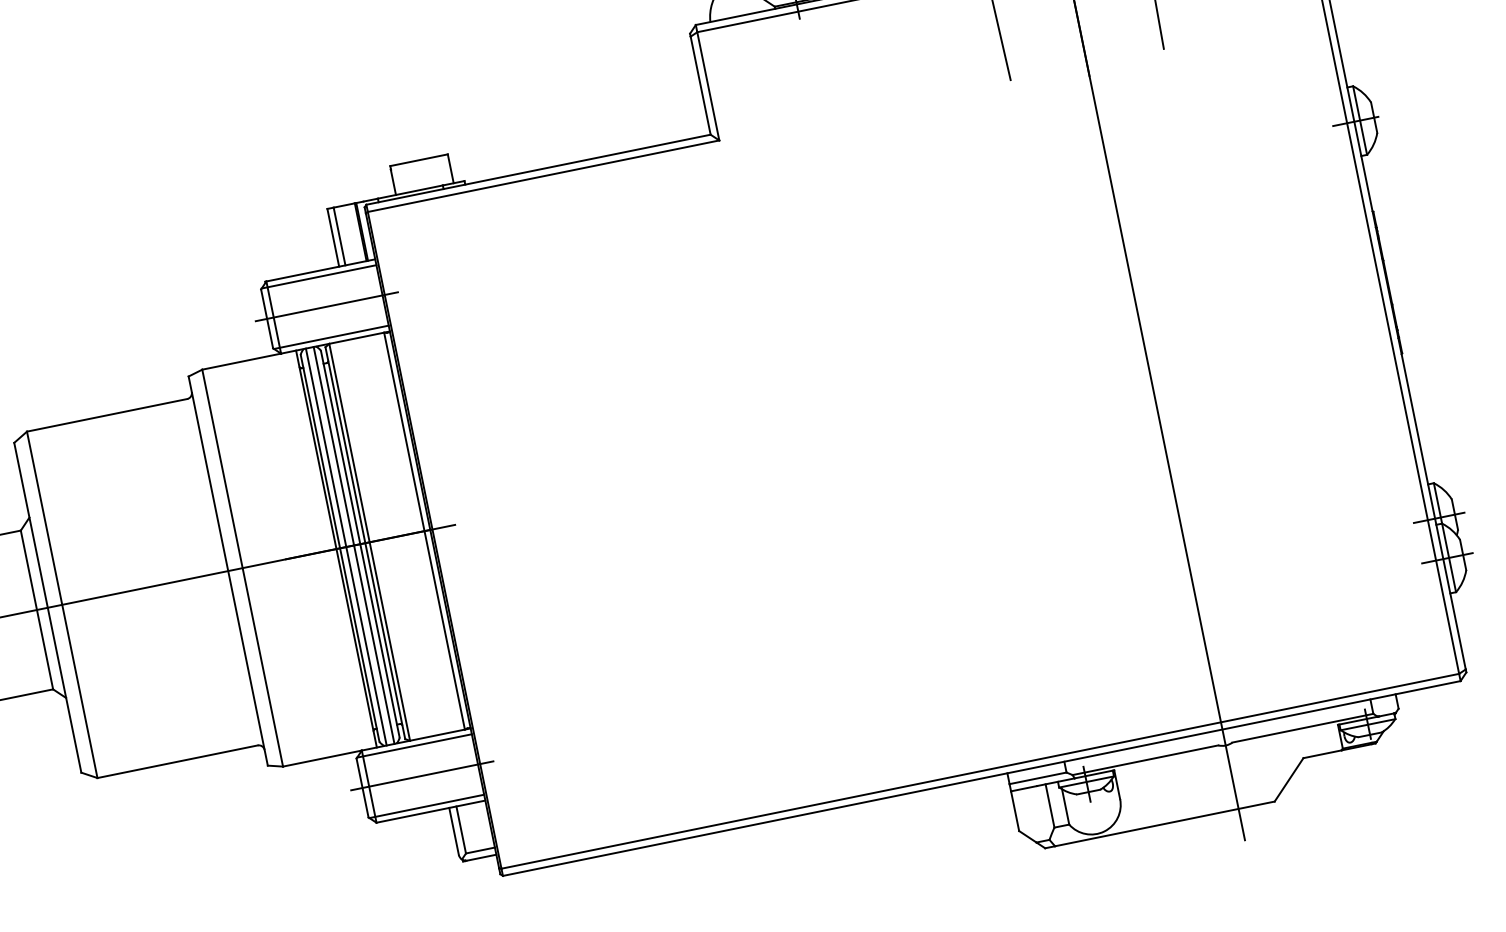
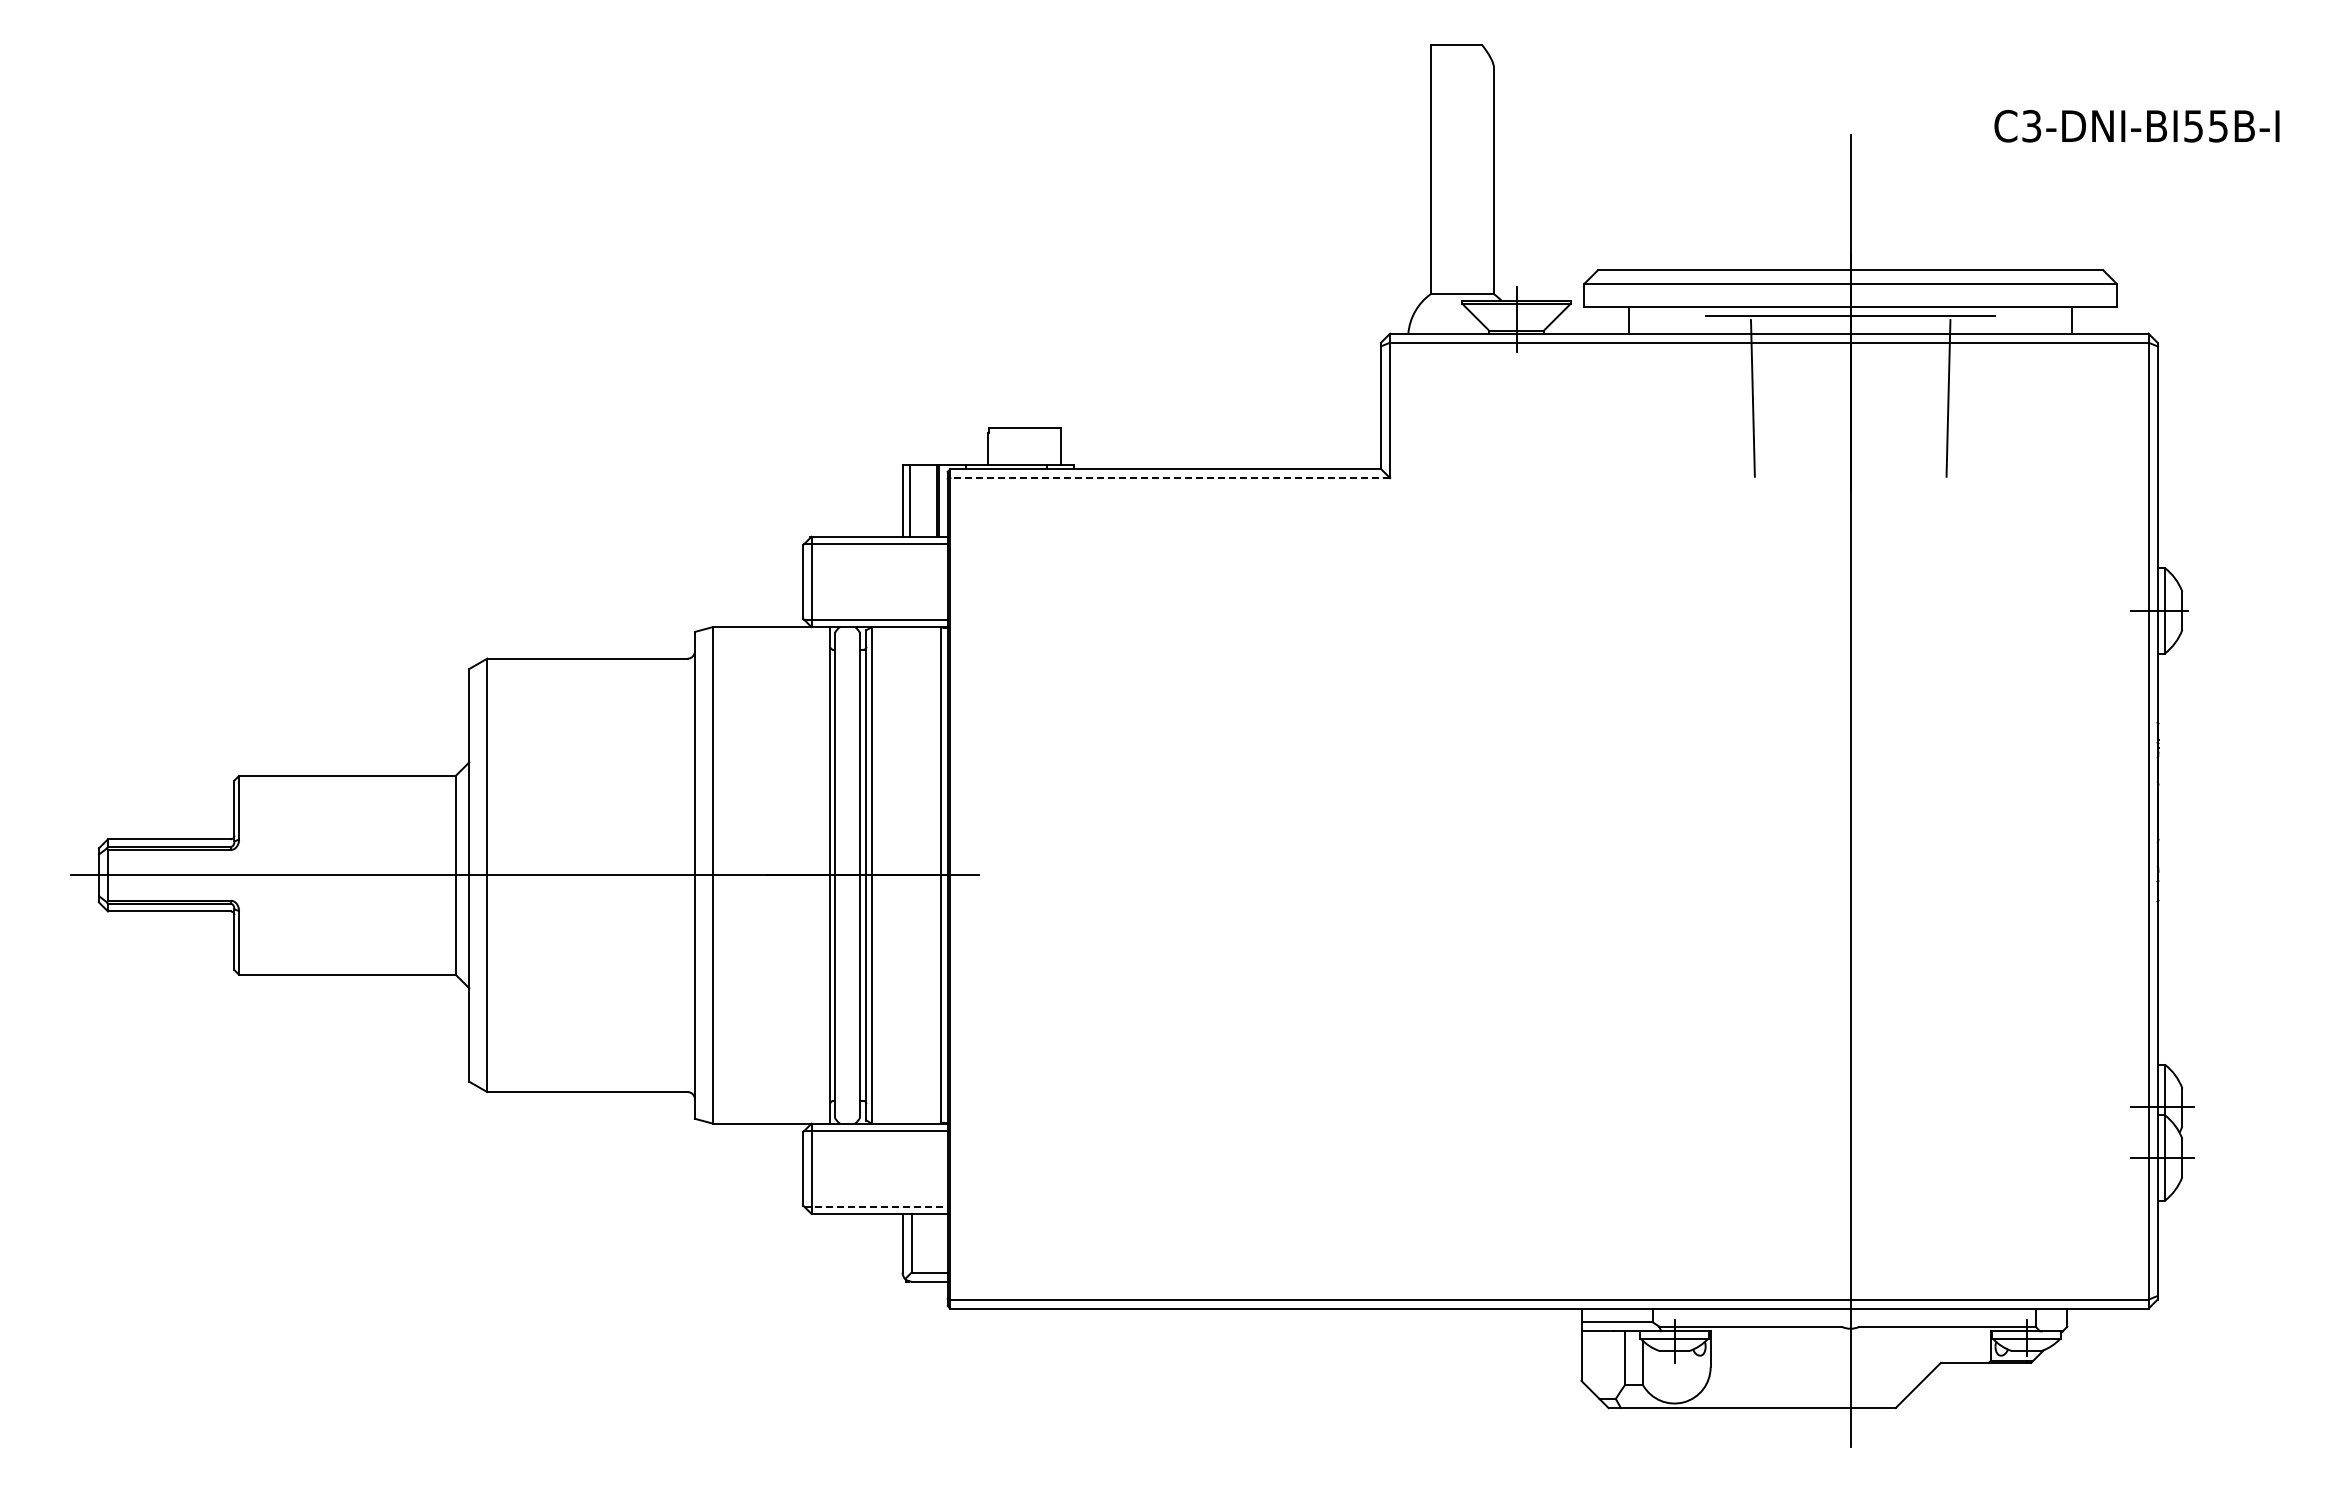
line: (543, 176) -> (1170, 478), solid -> dashed
line: (326, 306) -> (877, 581), removed
line: (354, 545) -> (852, 875), removed
line: (346, 547) -> (842, 875), removed
line: (421, 775) -> (877, 1168), removed
line: (426, 806) -> (875, 1206), solid -> dashed

